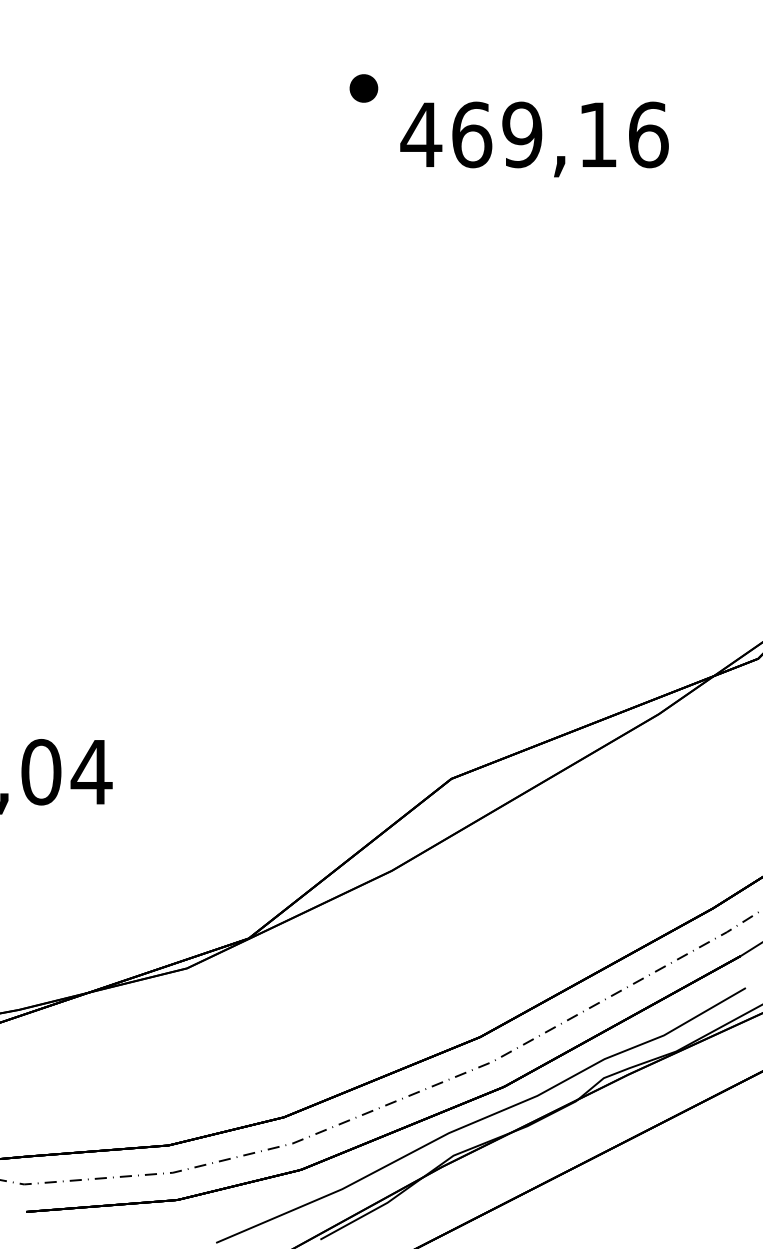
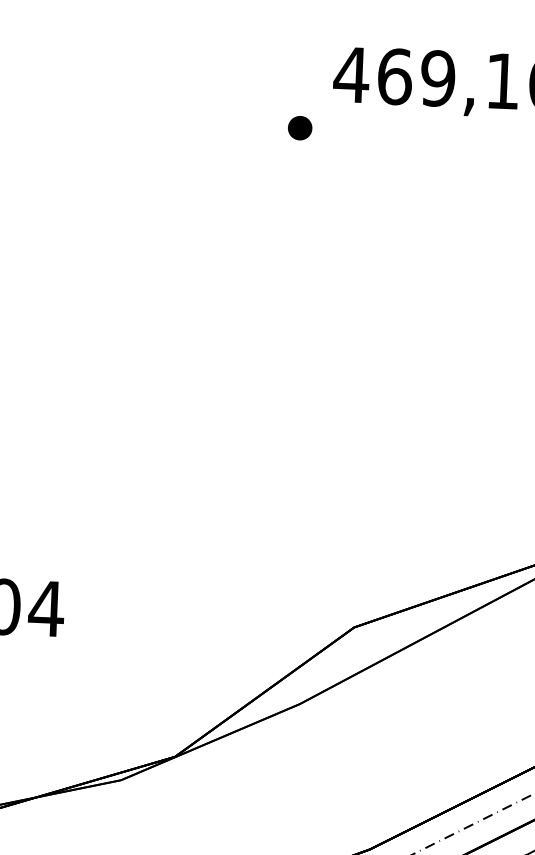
part: (363, 88) -> (299, 128), moved

